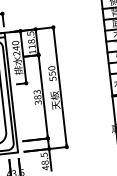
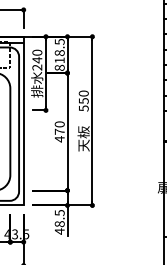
text: (32, 51) -> (59, 67), 118.5 -> 818.5
text: (37, 97) -> (59, 131), 383 -> 470

